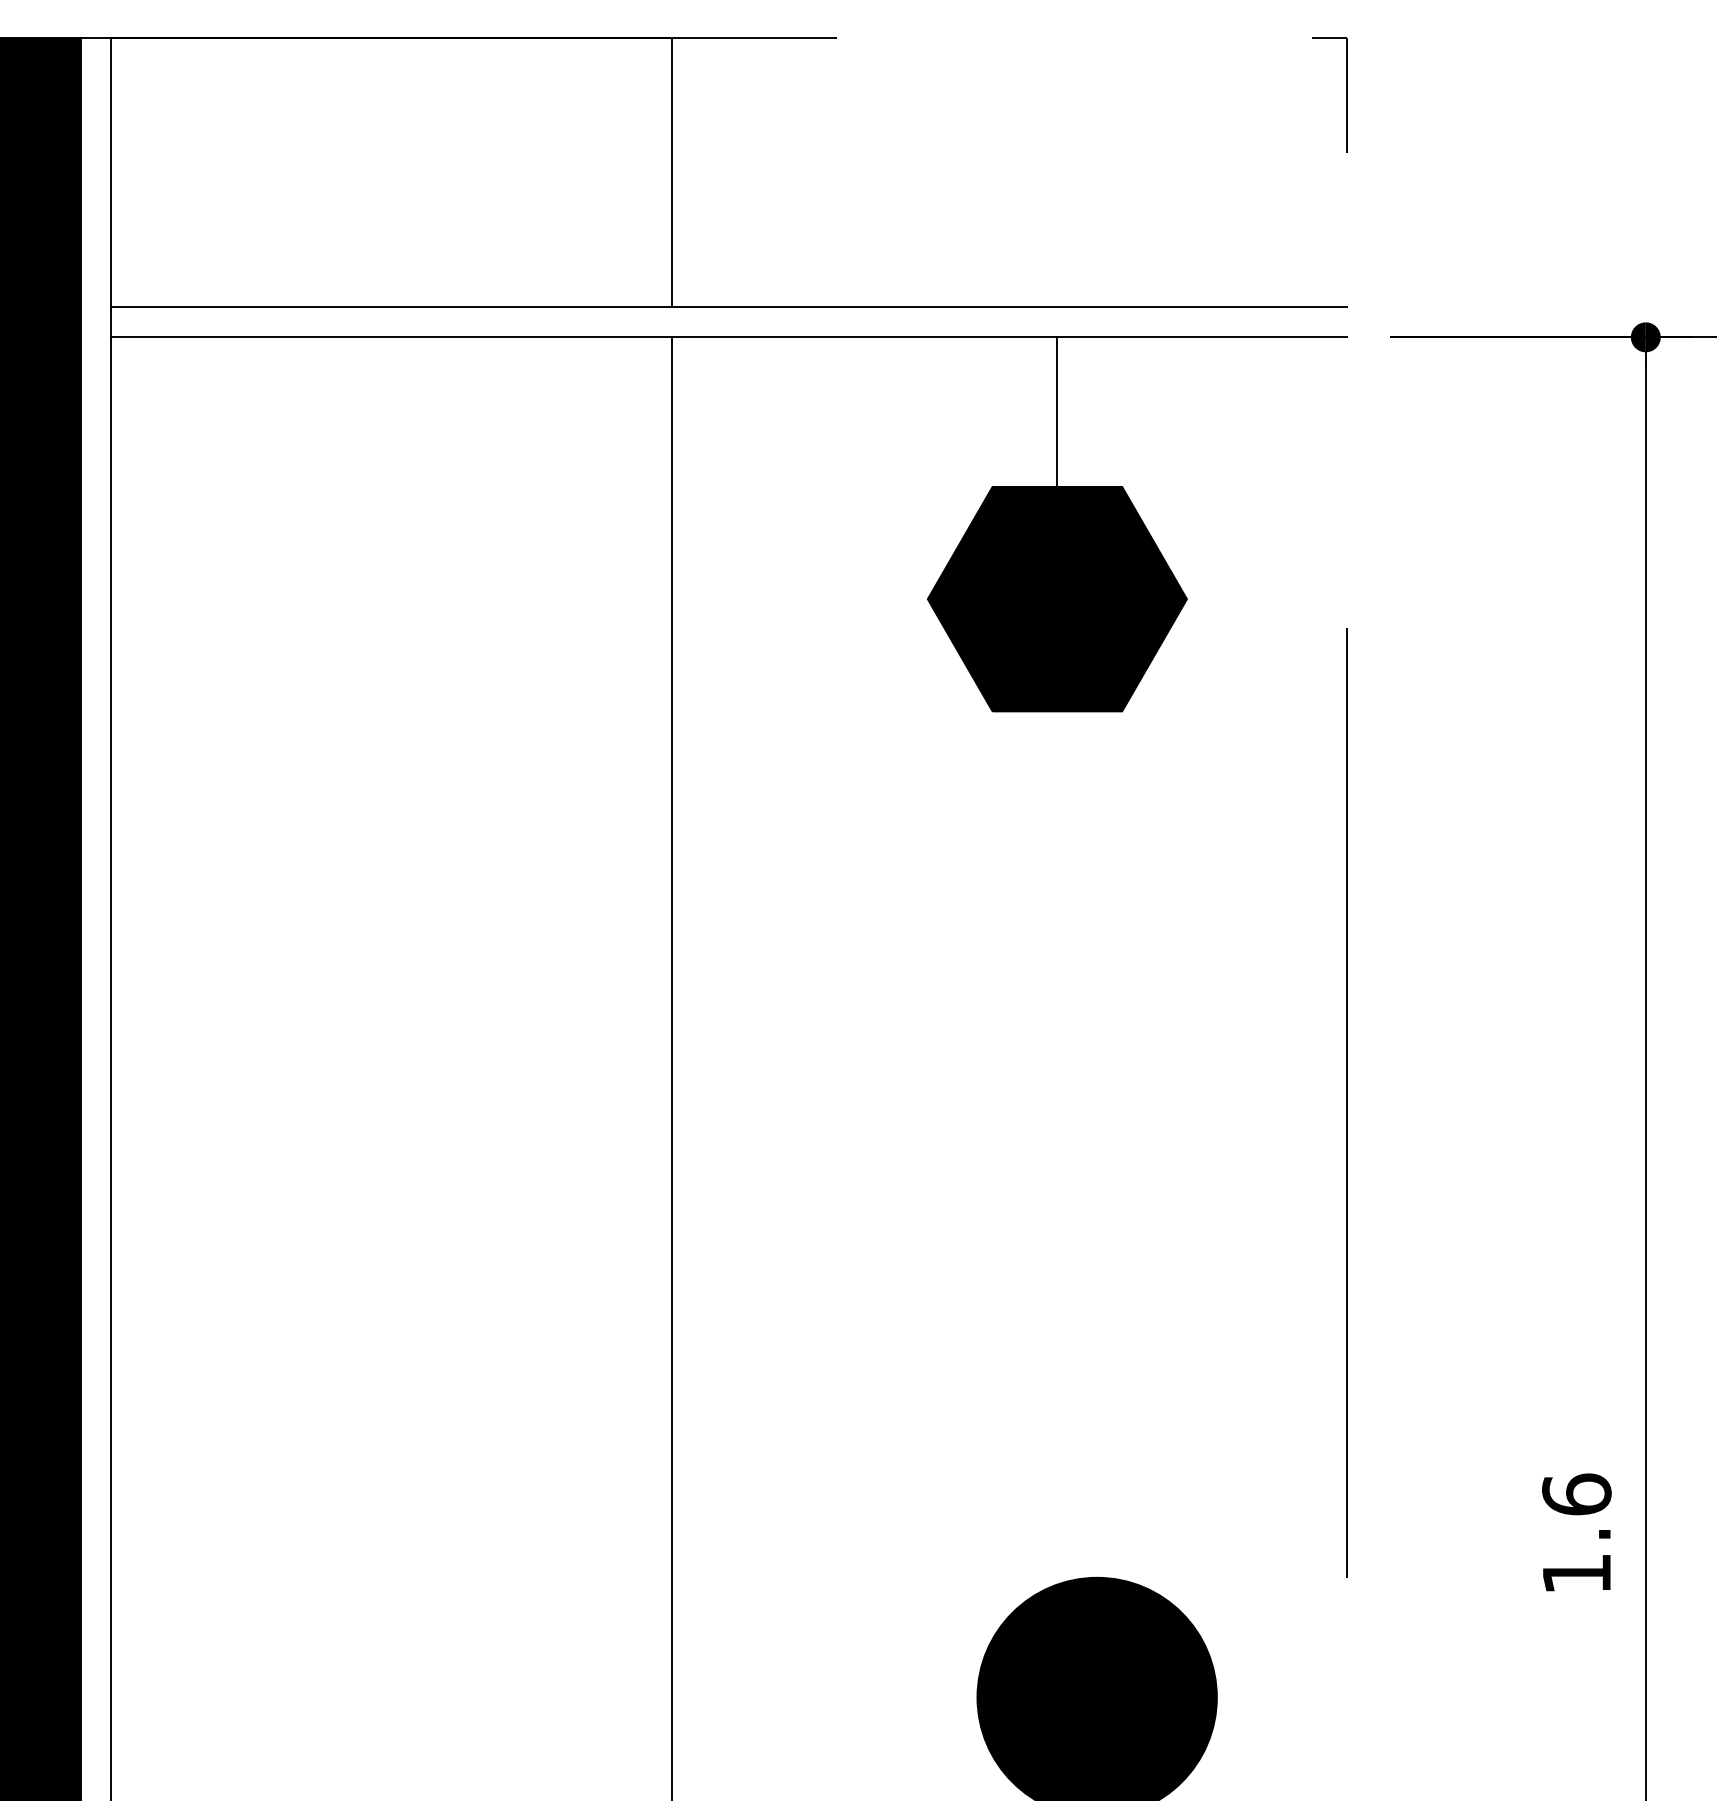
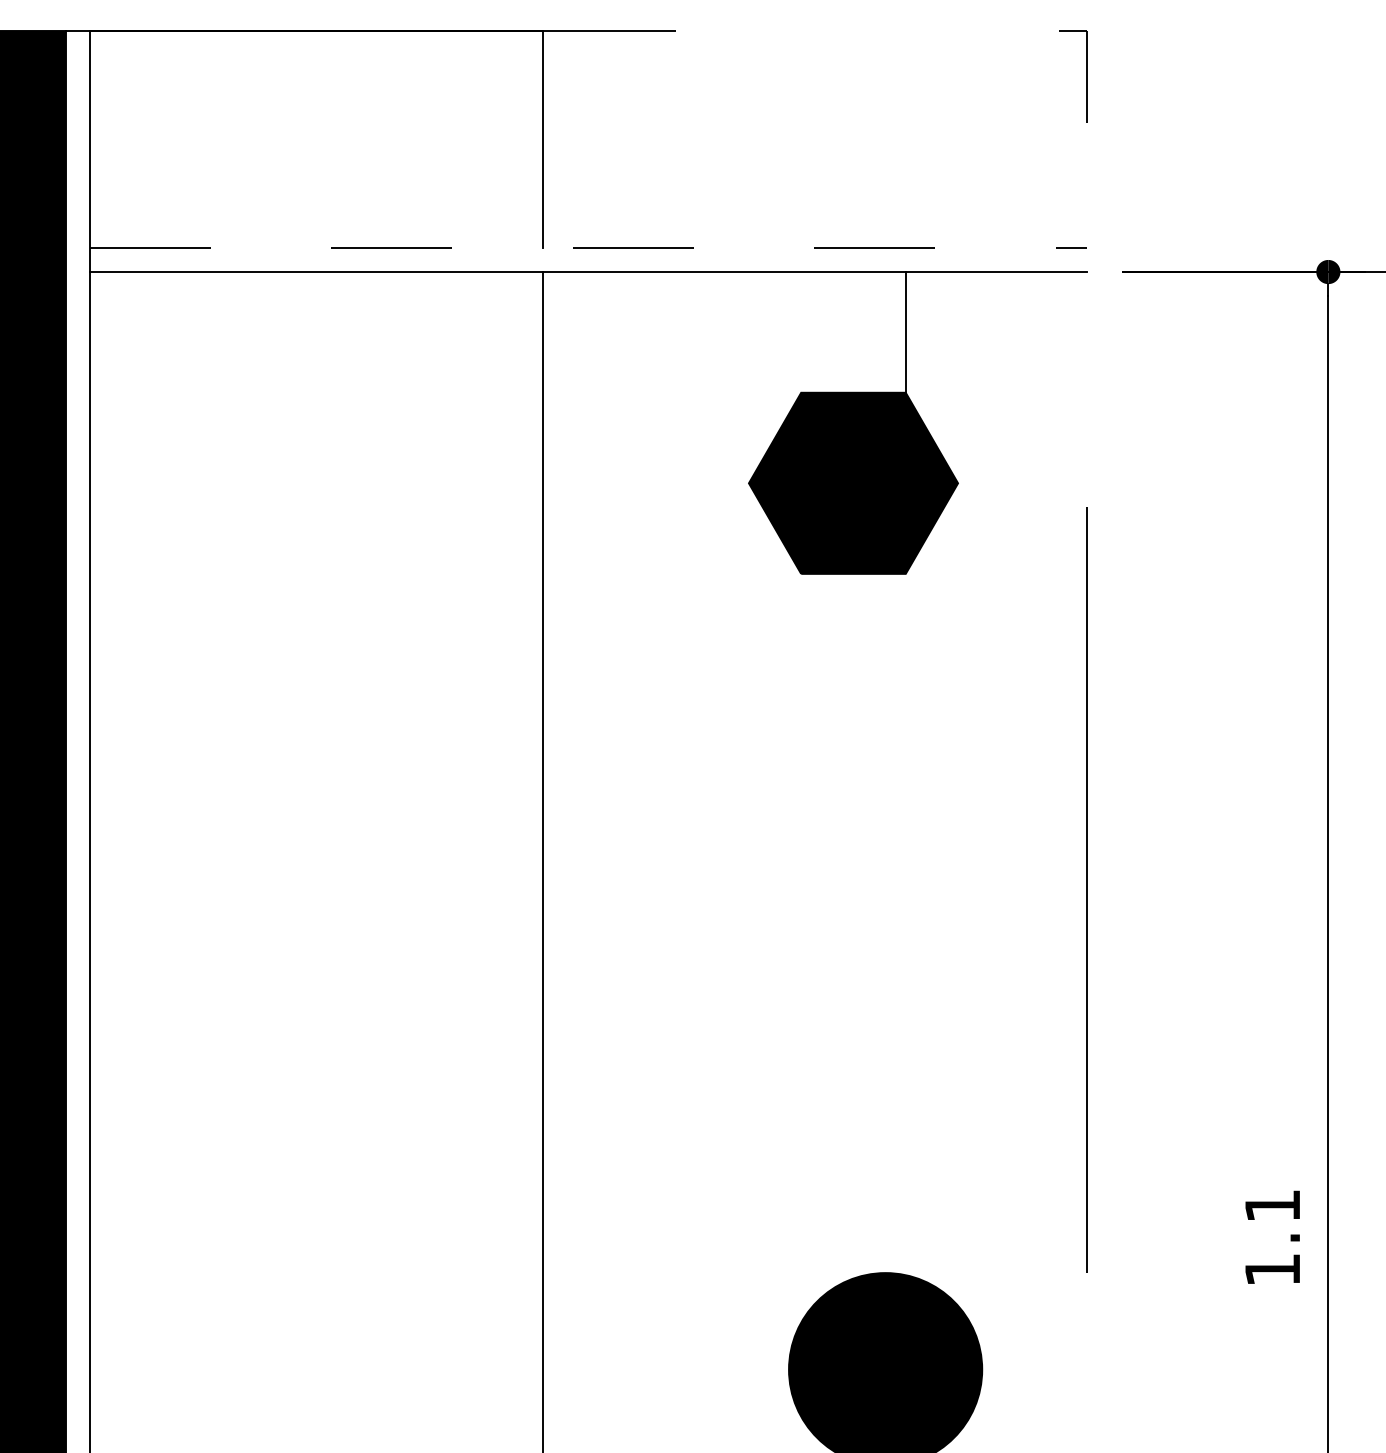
line: (728, 307) -> (588, 247), solid -> dashed
line: (1057, 411) -> (906, 331), moved
text: (1576, 1494) -> (1272, 1205), 1.6 -> 1.1

